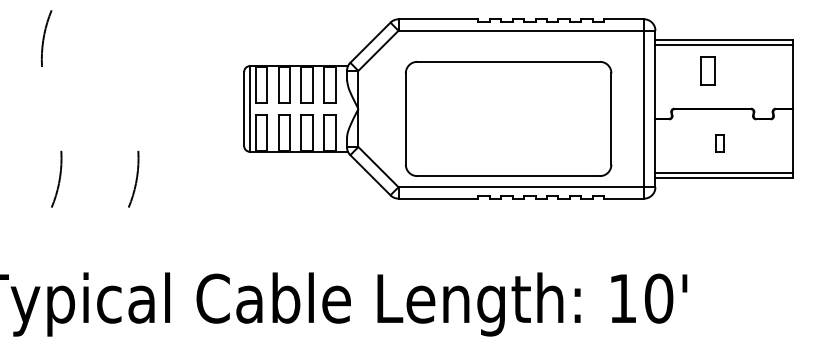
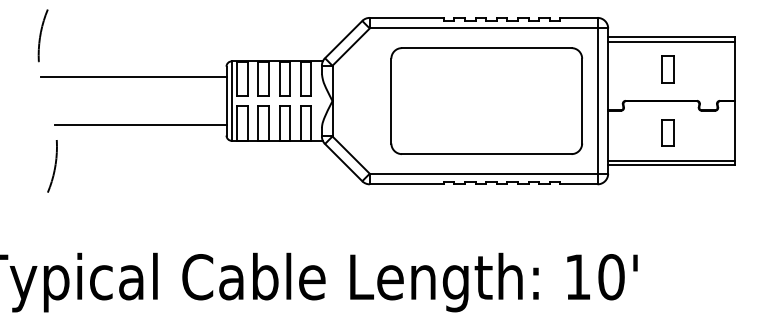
part: (707, 70) -> (667, 69), moved
line: (143, 82) -> (133, 76), added
part: (508, 118) -> (486, 100), moved
line: (151, 135) -> (140, 125), added
part: (719, 142) -> (667, 132), size x1.67
arc: (135, 179) -> (125, 166), removed

